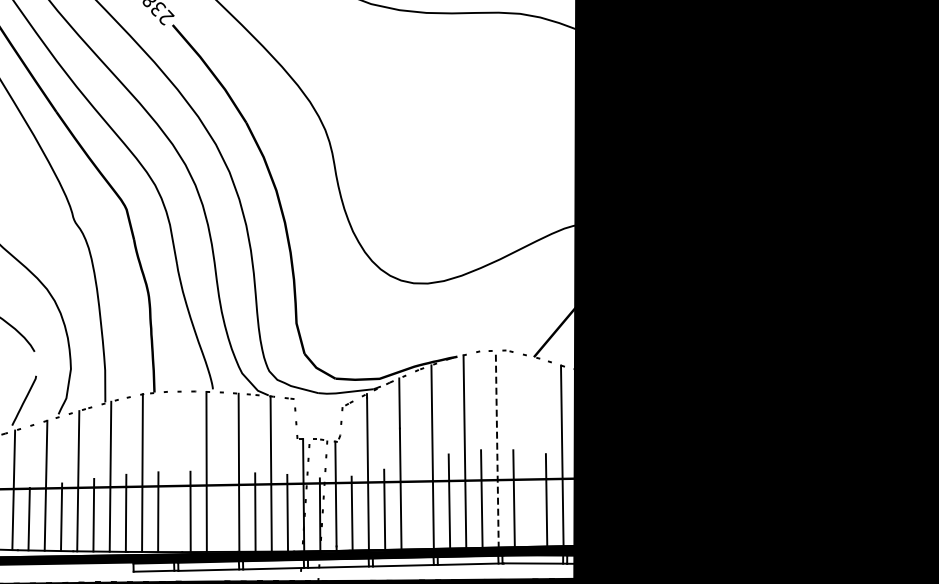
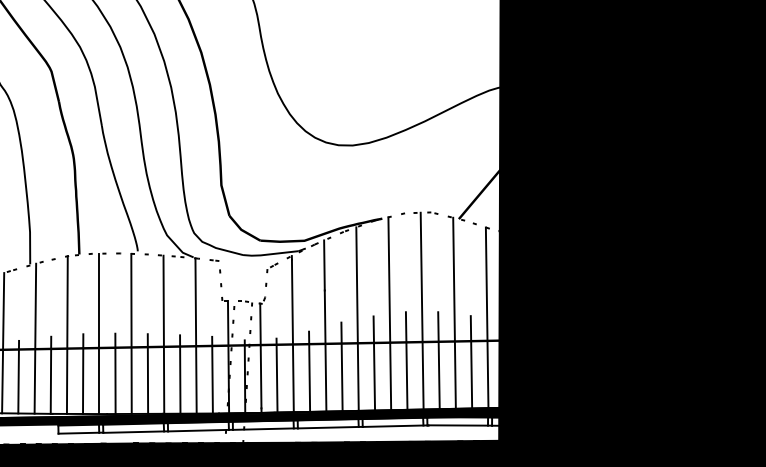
line: (497, 449) -> (422, 311), dashed -> solid
line: (529, 451) -> (454, 313), added
line: (174, 471) -> (99, 333), added
line: (416, 504) -> (341, 366), added
line: (222, 511) -> (147, 373), added

